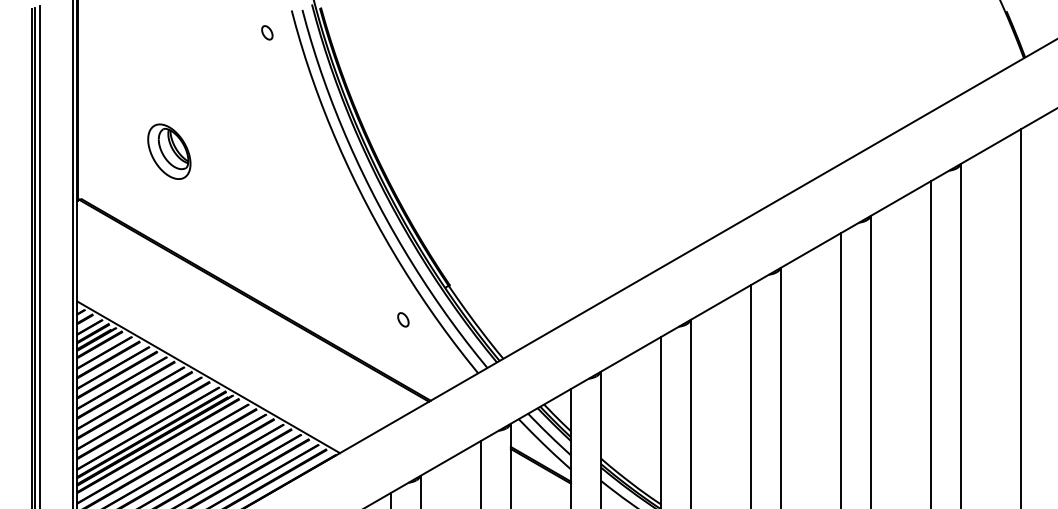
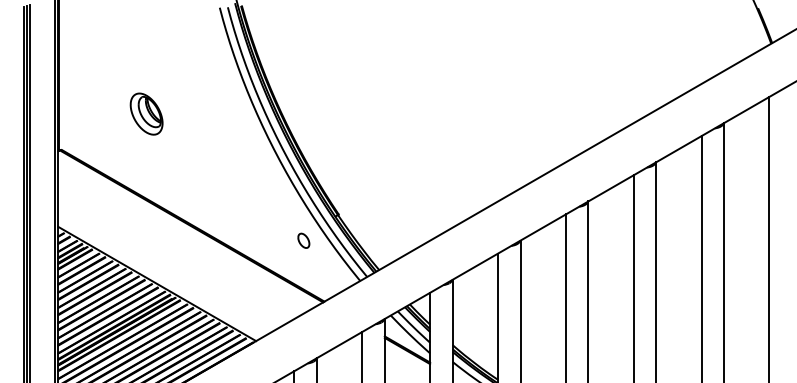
part: (267, 32) -> (201, 24), removed
part: (169, 150) -> (146, 113), moved
part: (402, 319) -> (303, 240), size x1.4

